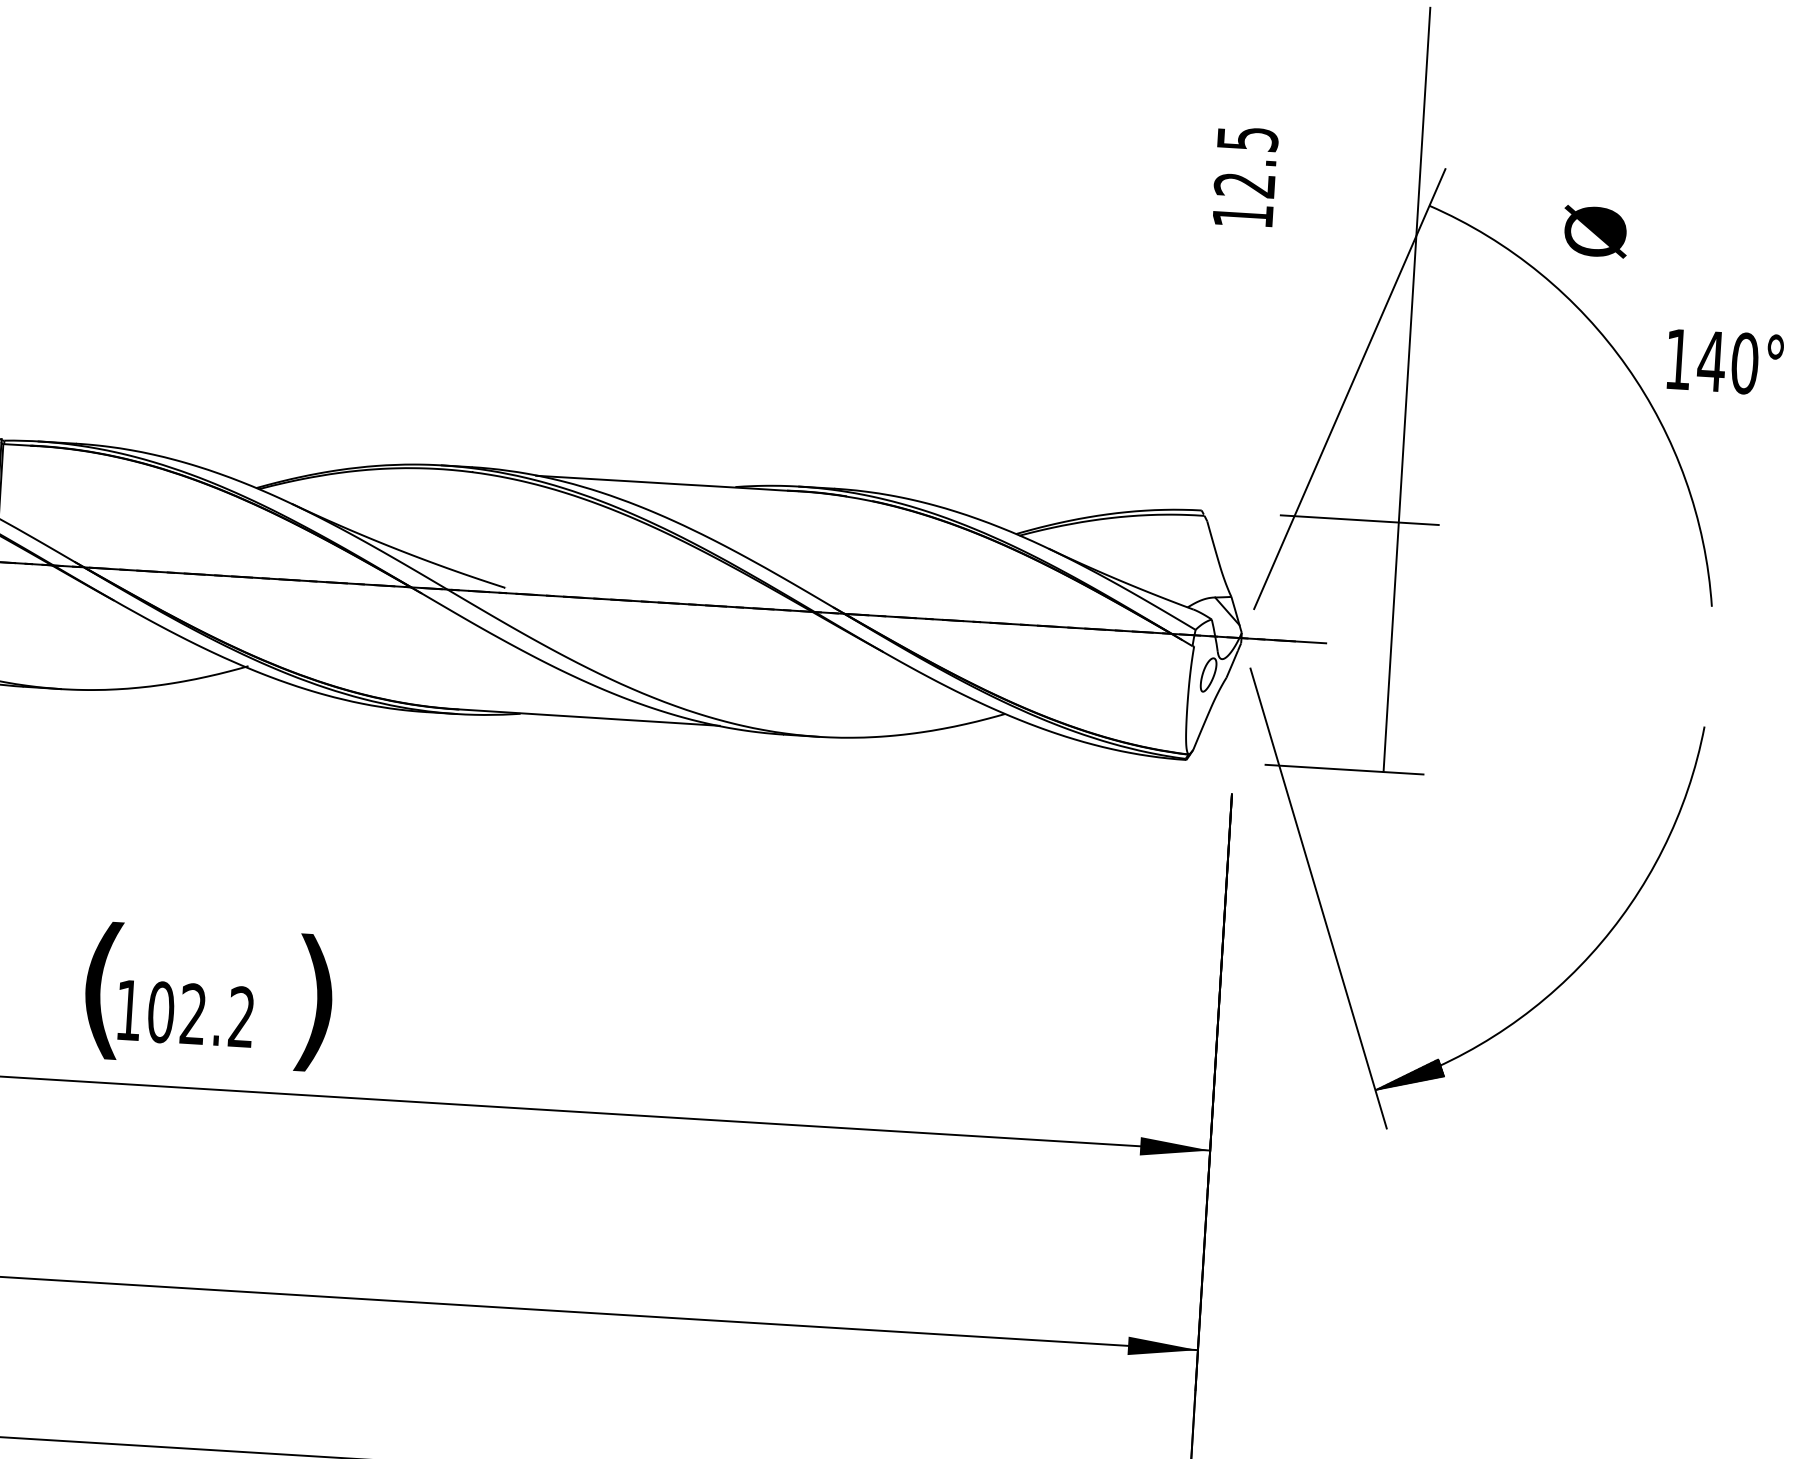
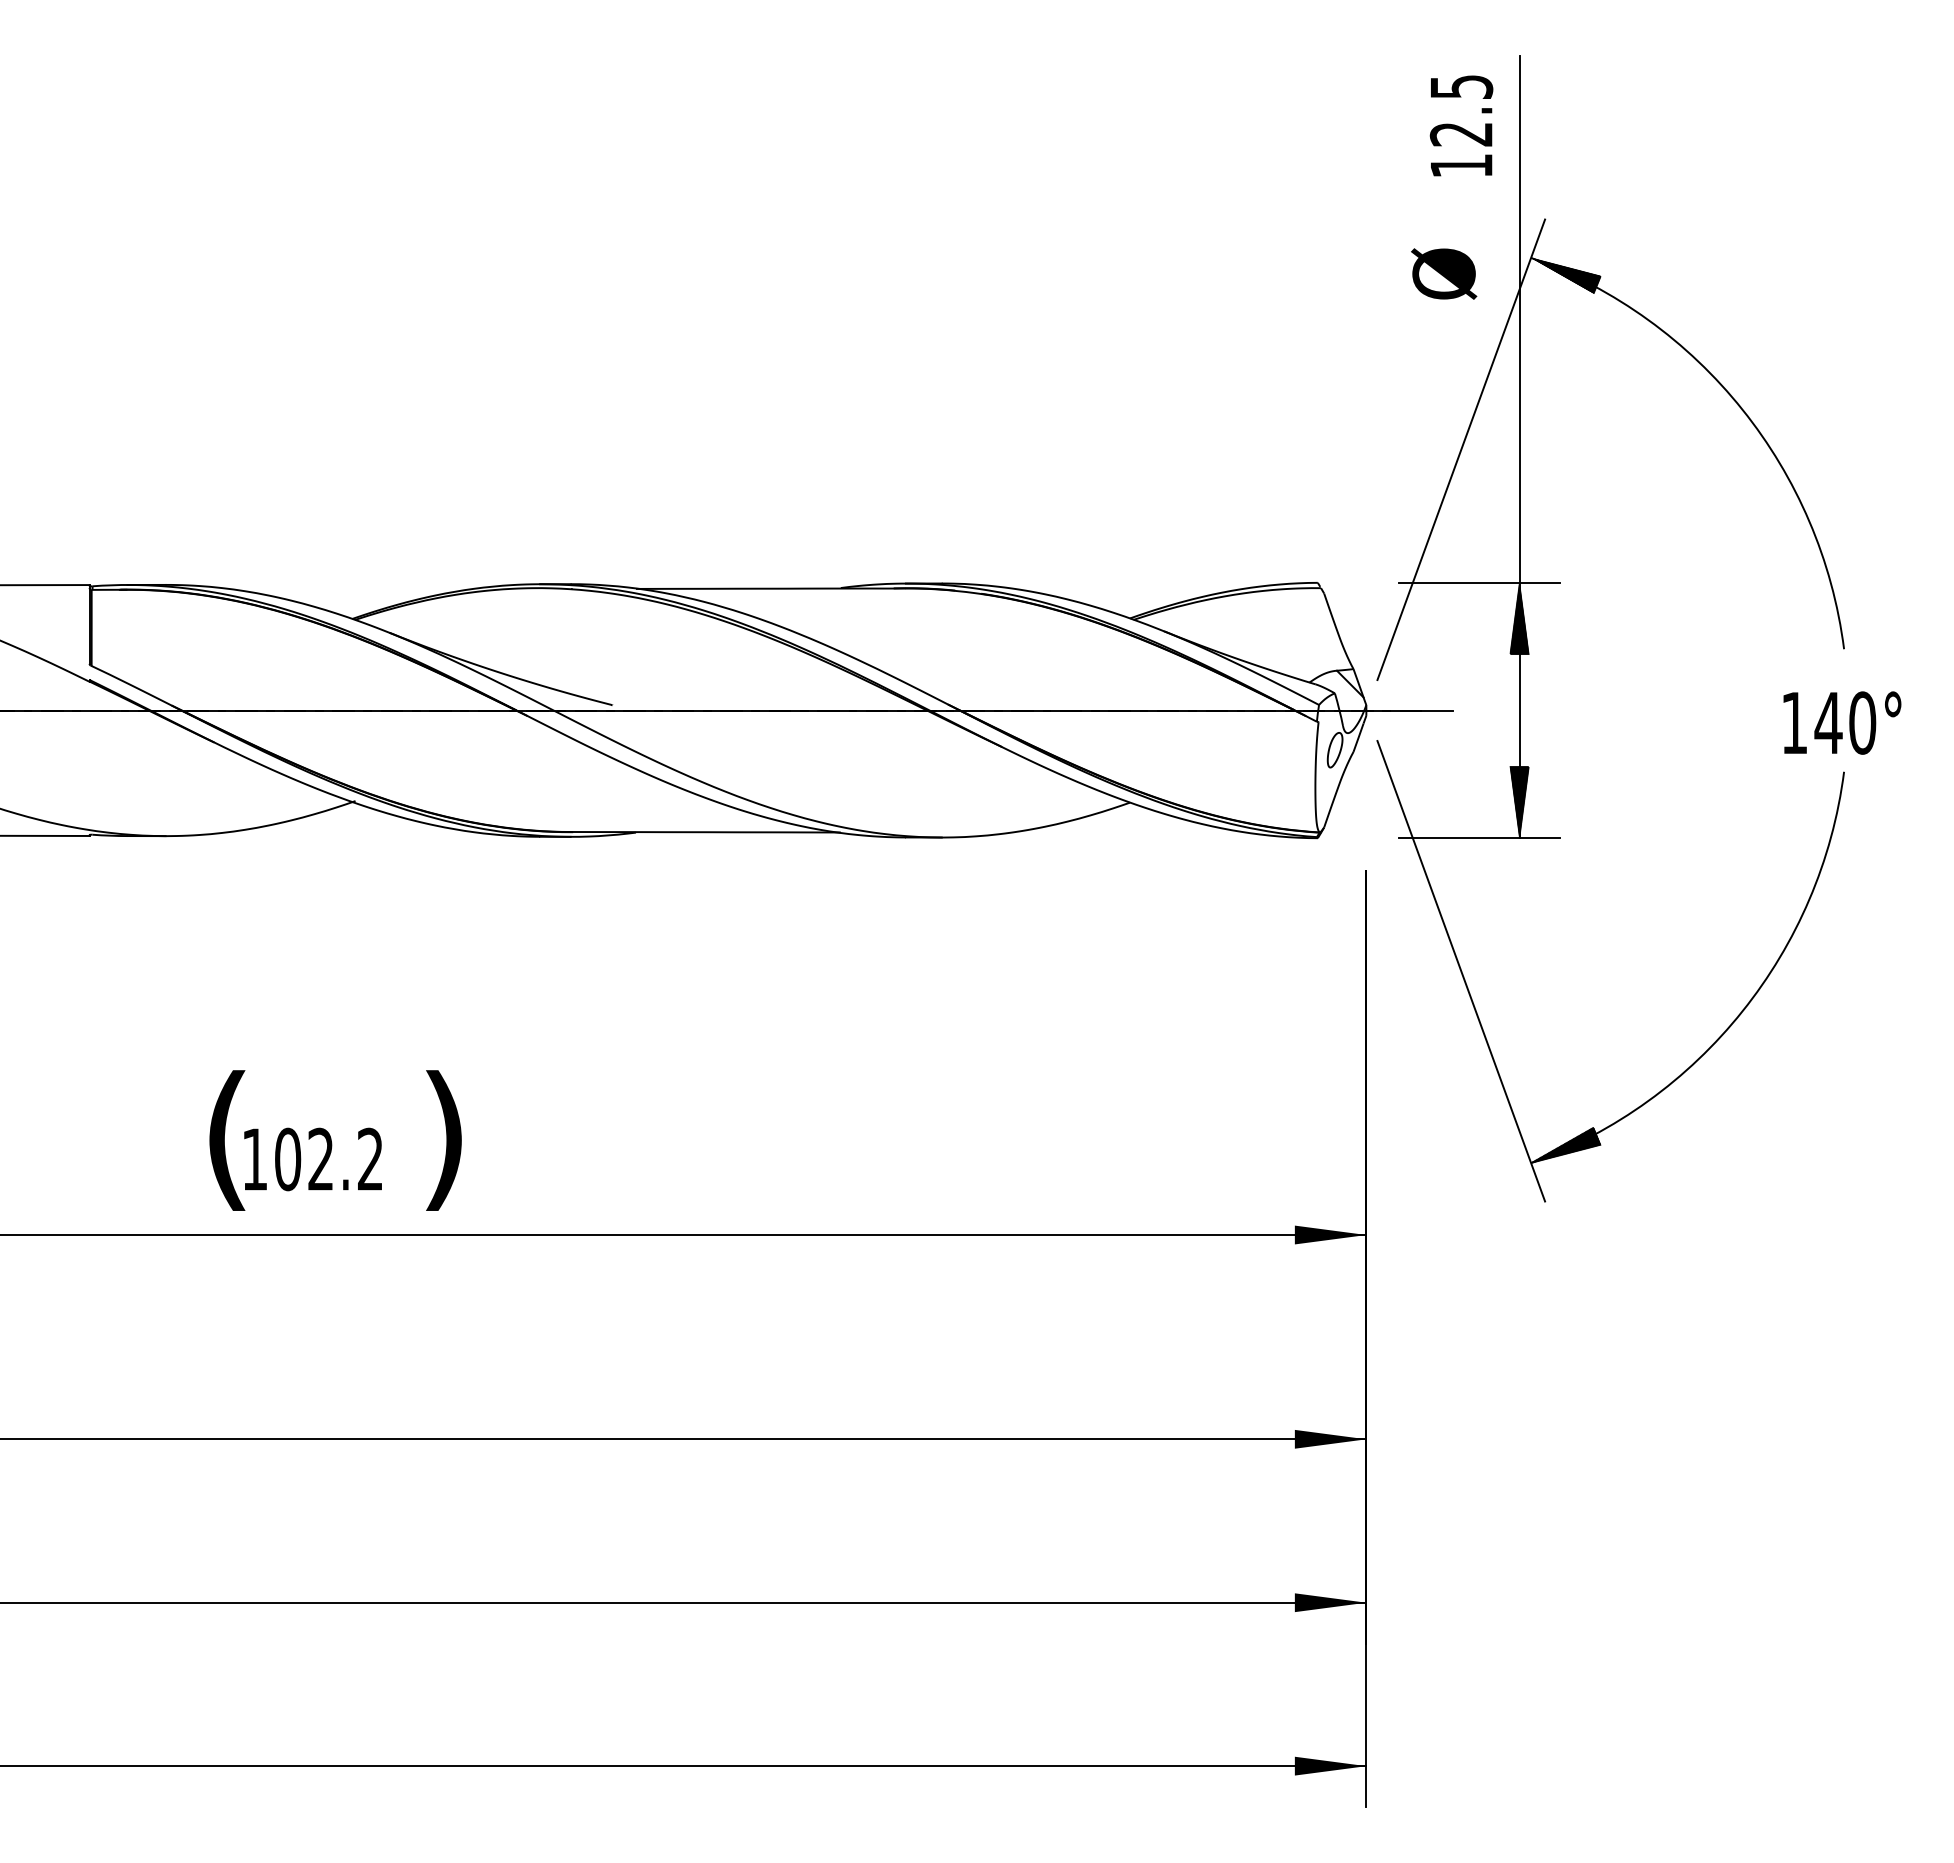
text: (1245, 176) -> (1461, 125), moved
hatch: (1462, 225) -> (1565, 275), added
text: (1596, 231) -> (1444, 273), moved
text: (1725, 361) -> (1842, 722), moved
hatch: (1396, 557) -> (1519, 618), added
hatch: (1385, 736) -> (1519, 801), added

